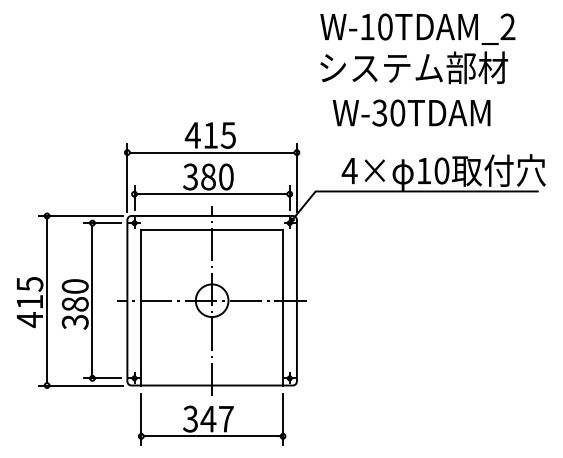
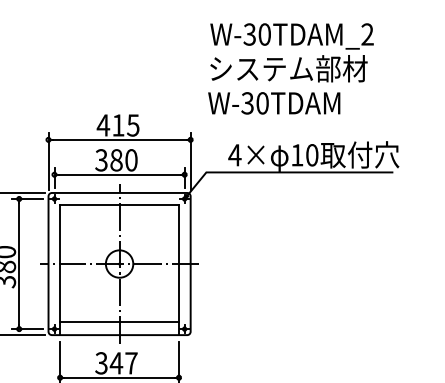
text: (367, 26) -> (249, 34), W-10TDAM_2 -> W-30TDAM_2
text: (411, 112) -> (274, 102), moved
line: (212, 369) -> (119, 321), added

